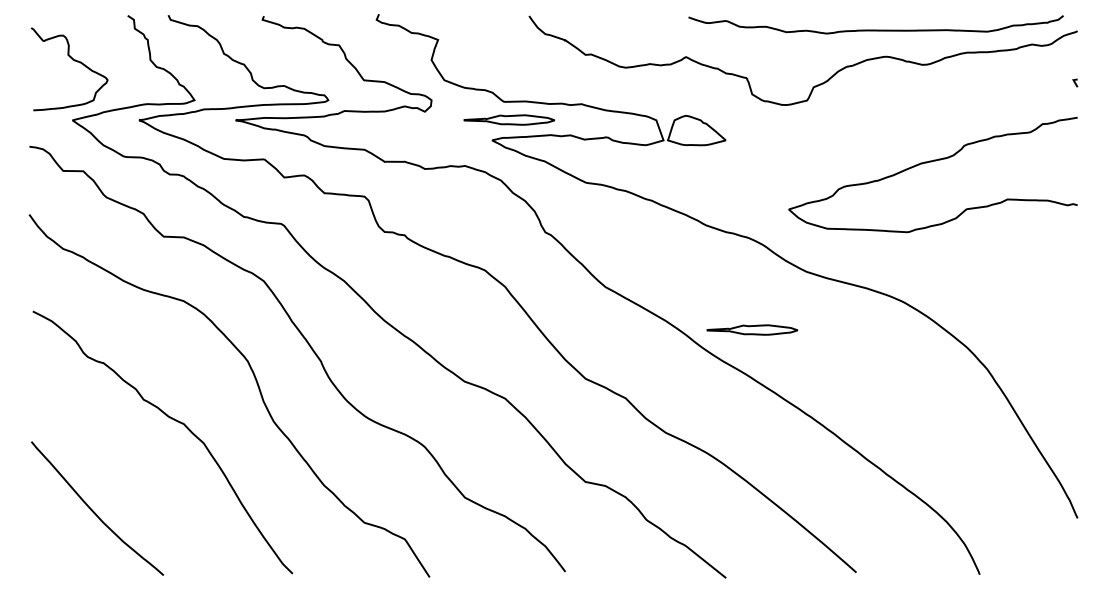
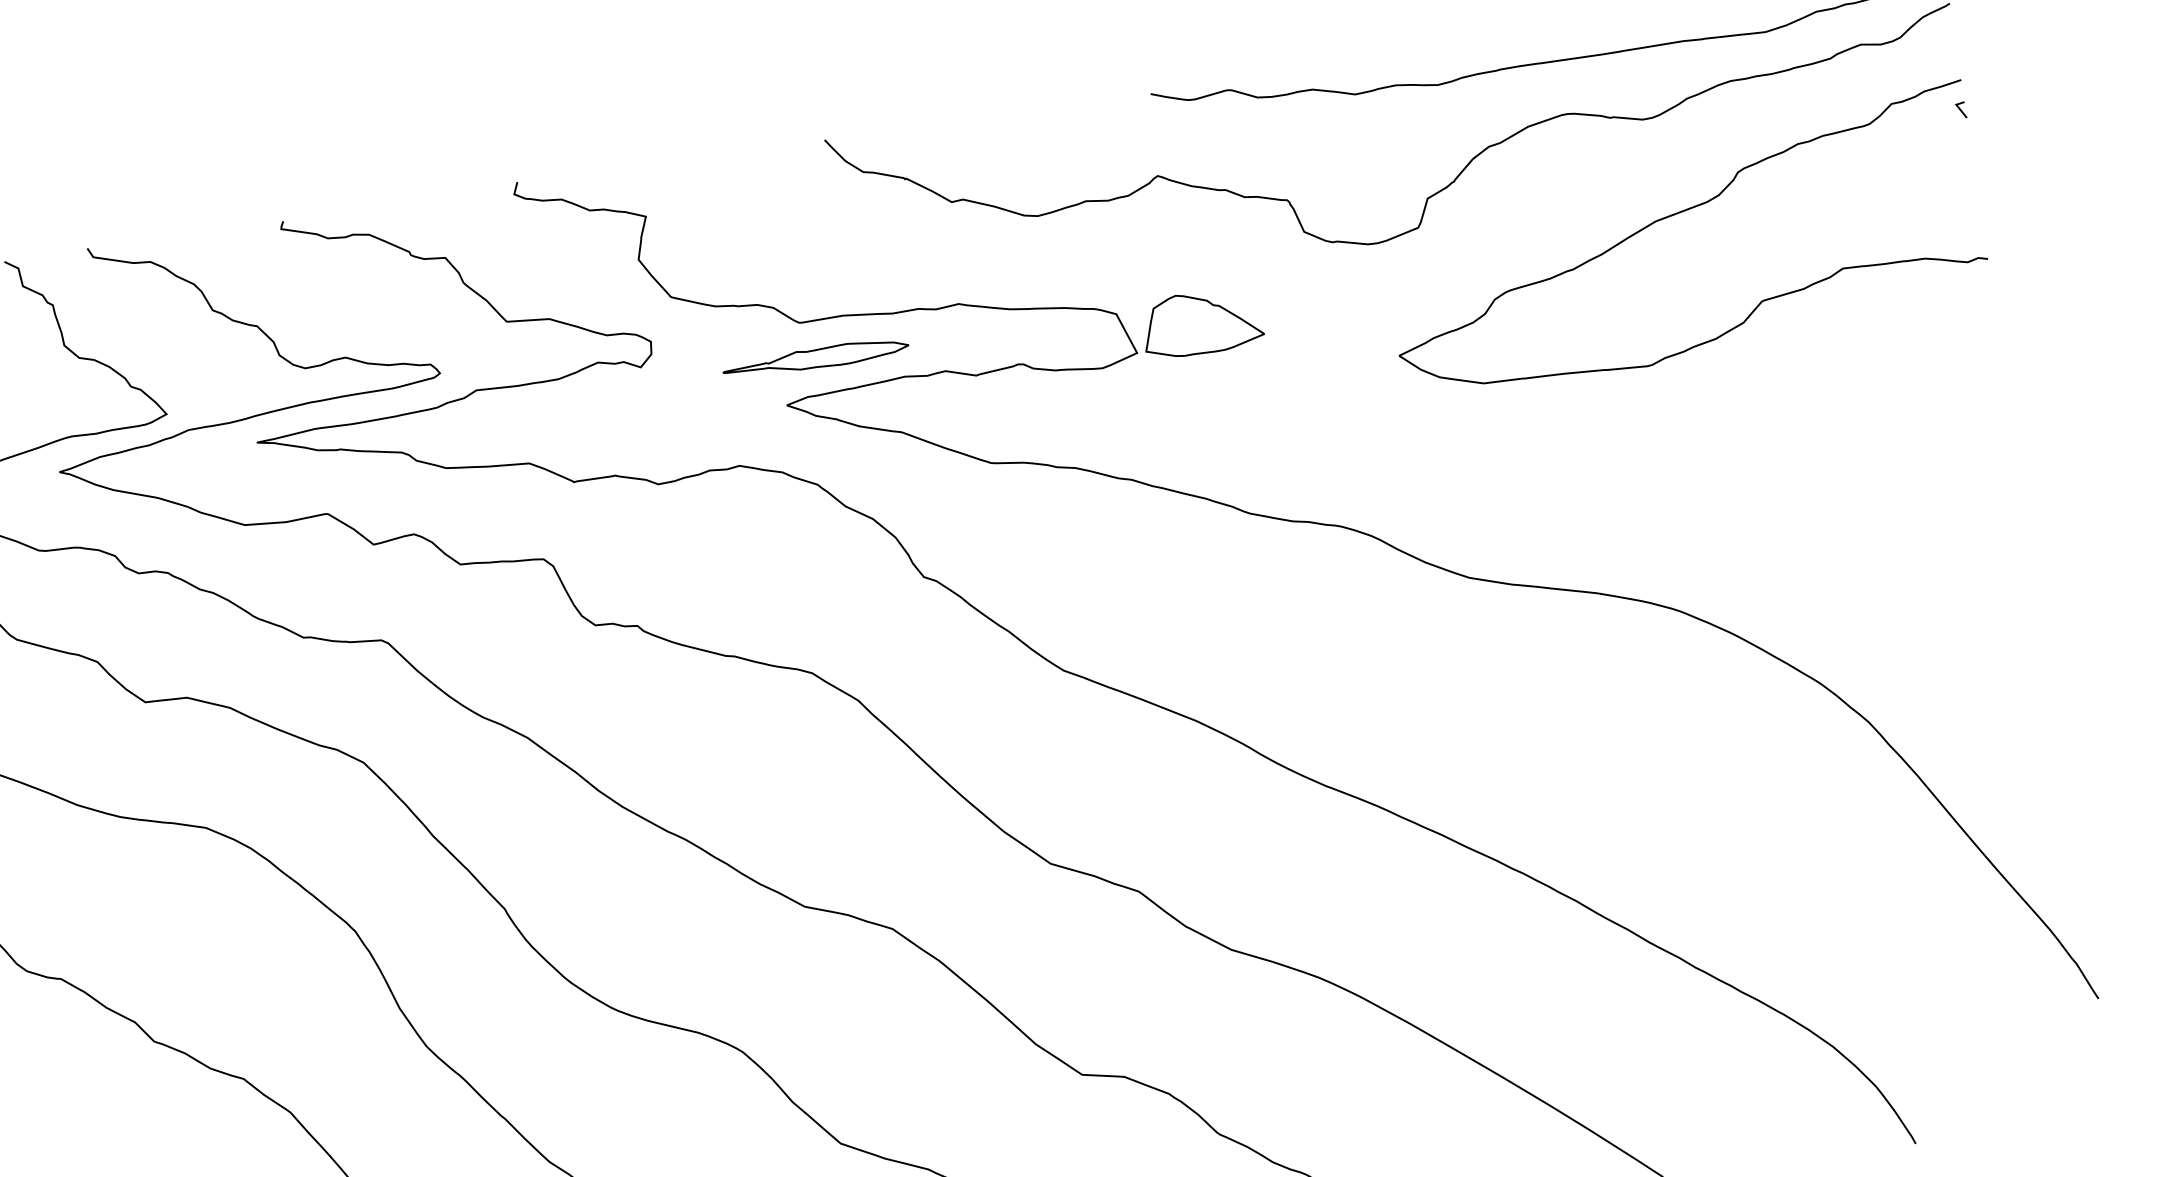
curve: (931, 162) -> (1676, 216), moved
part: (752, 329) -> (1376, 712), removed

